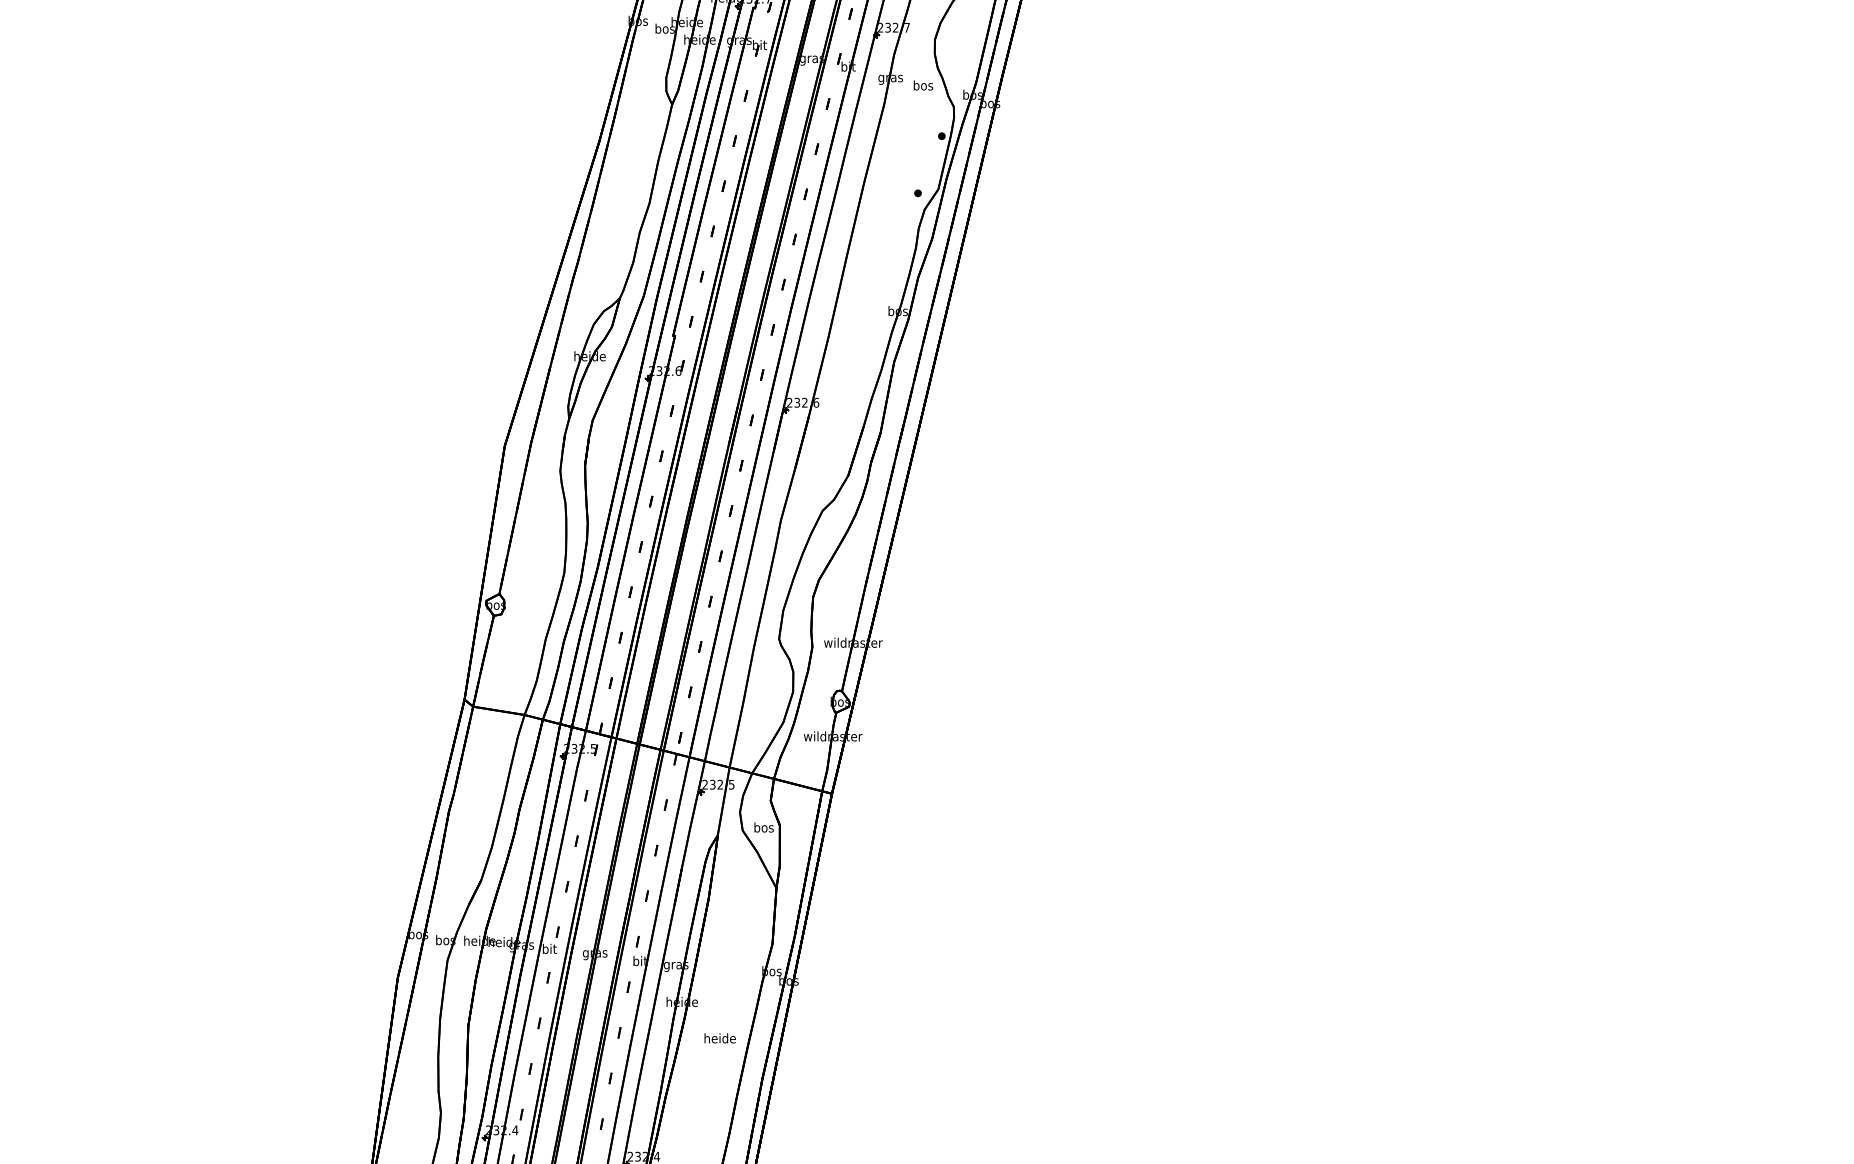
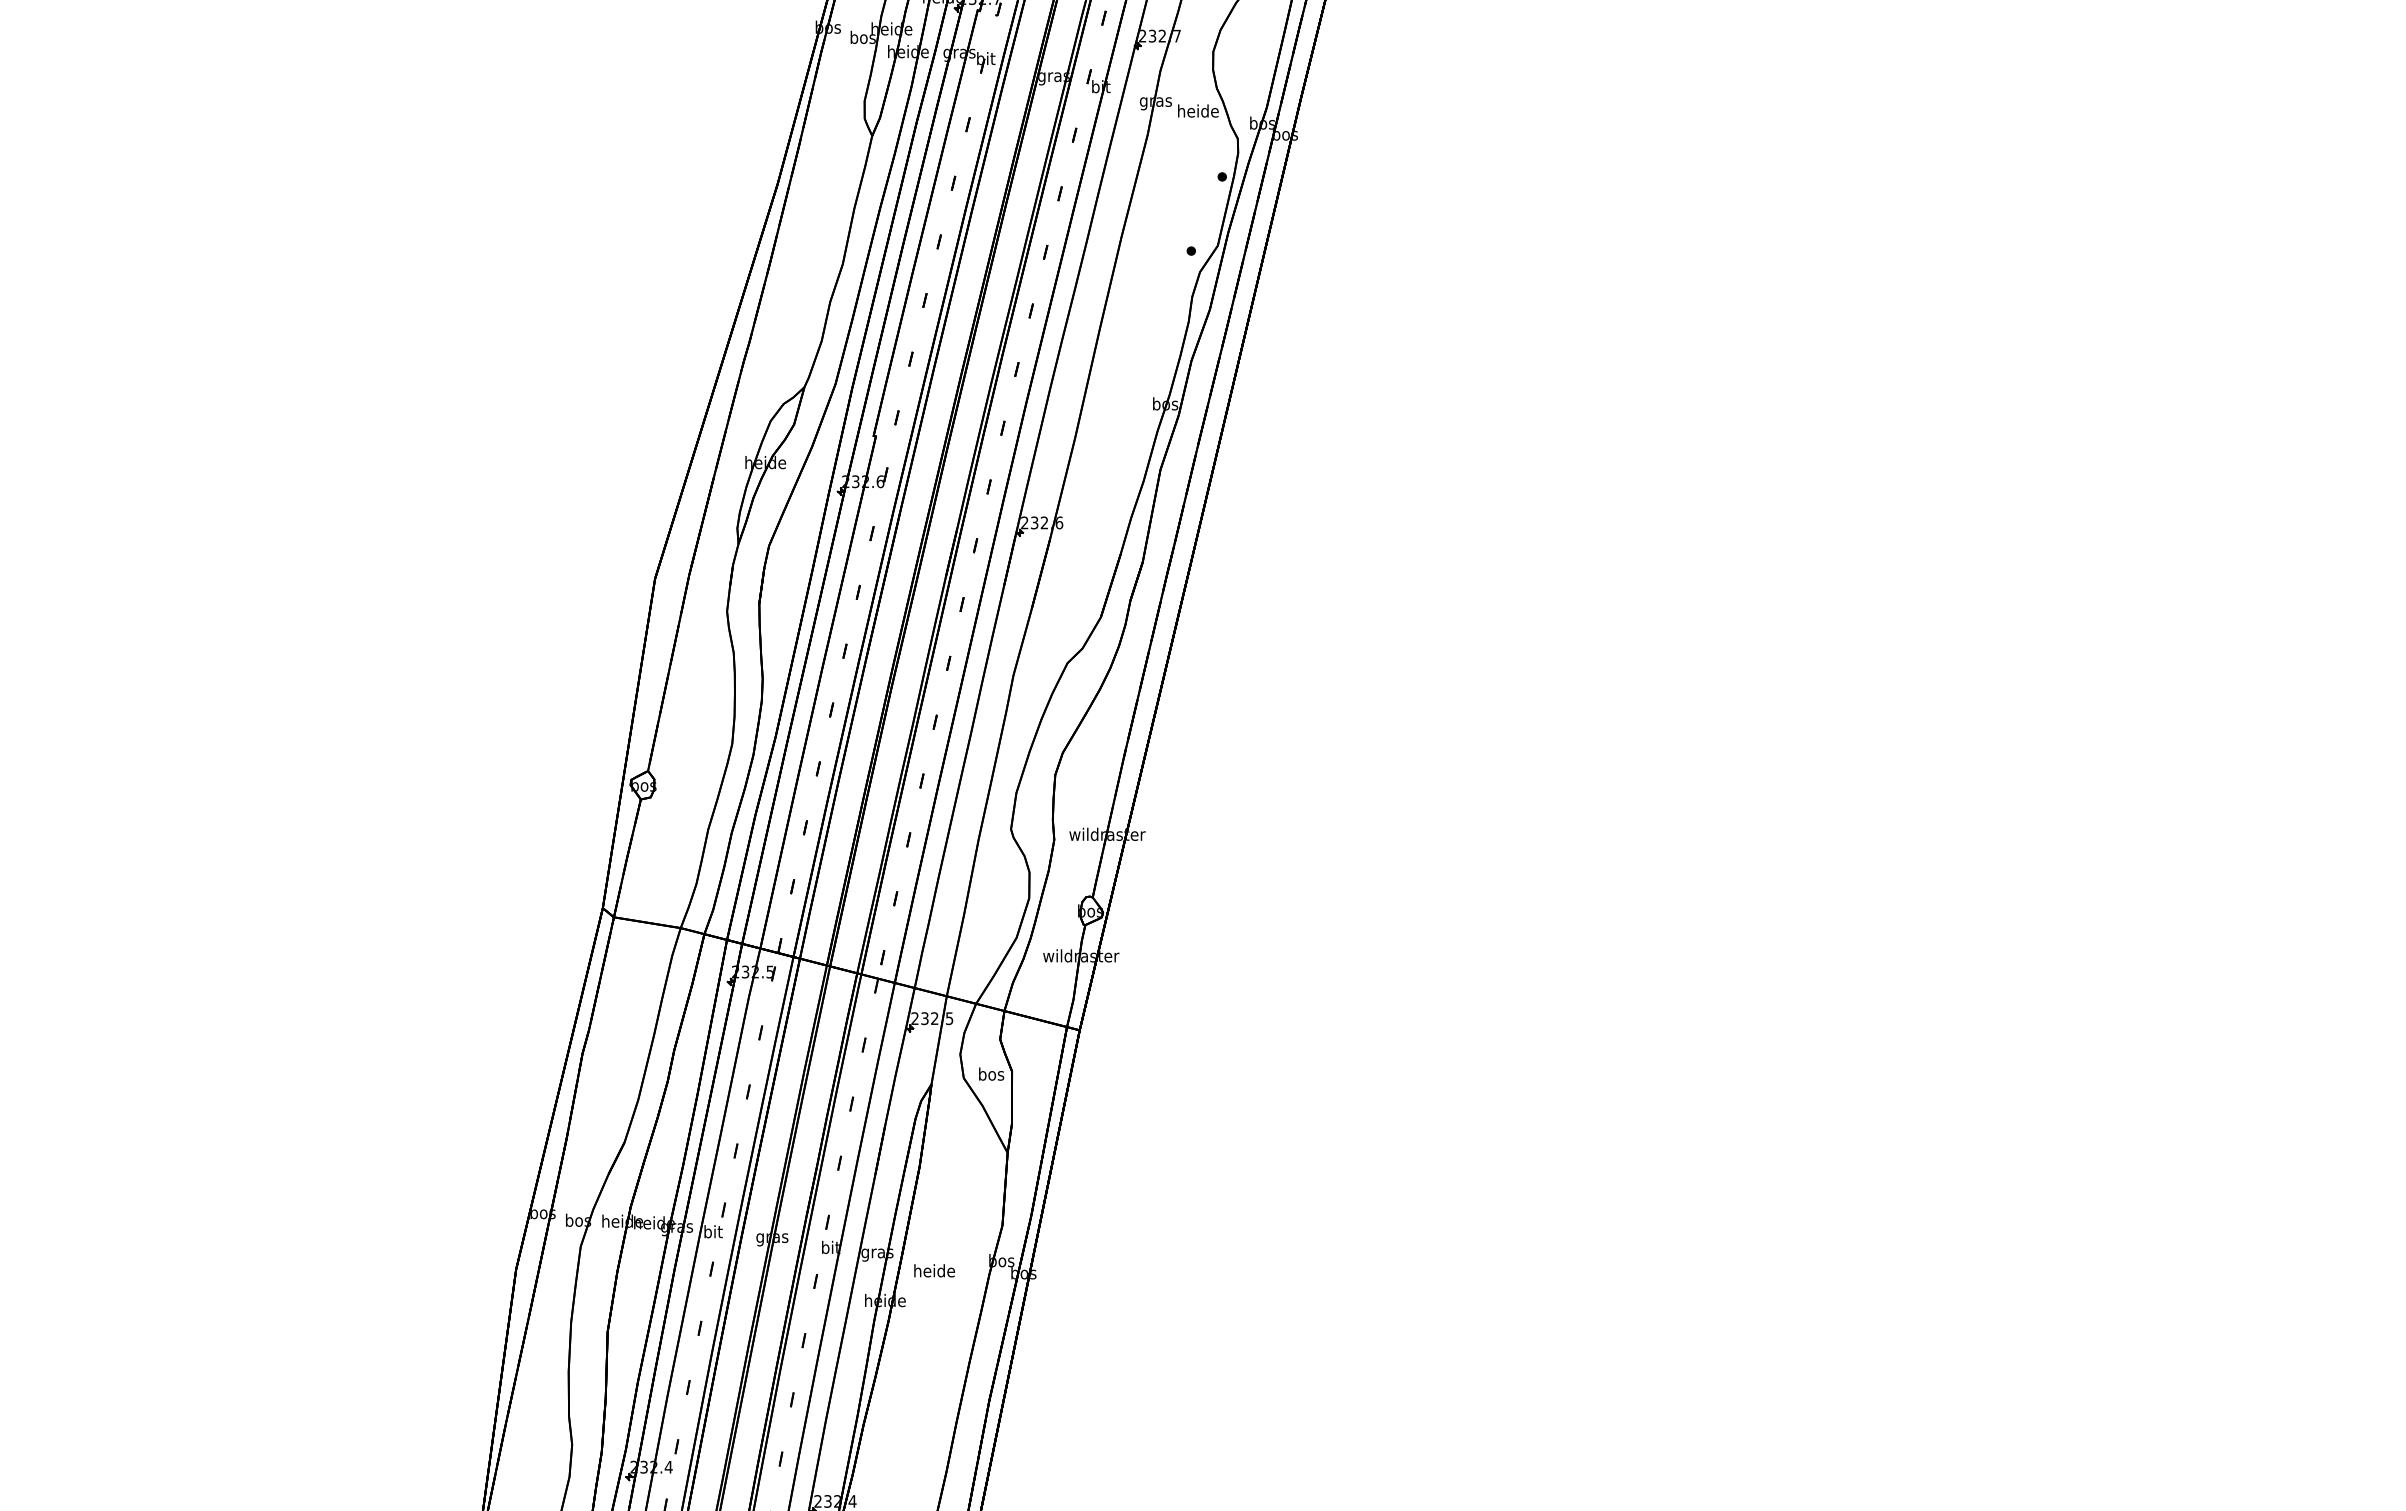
text: (923, 85) -> (1198, 110), bos -> heide
text: (720, 1038) -> (934, 1270), moved

